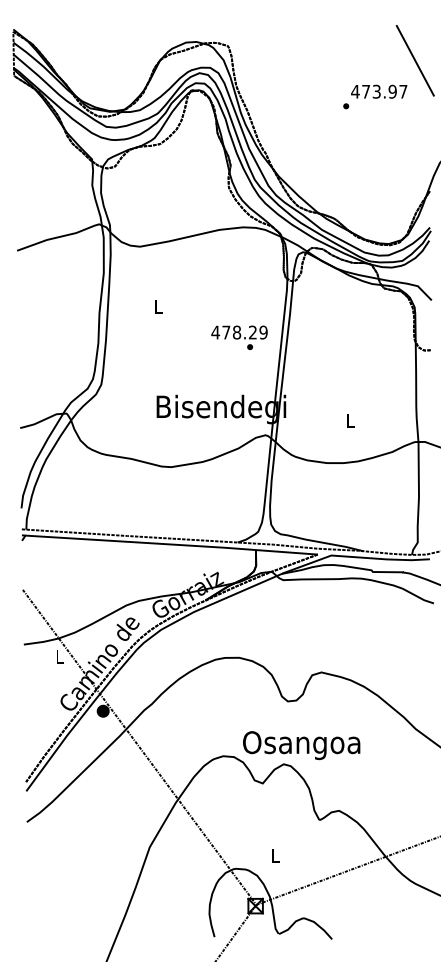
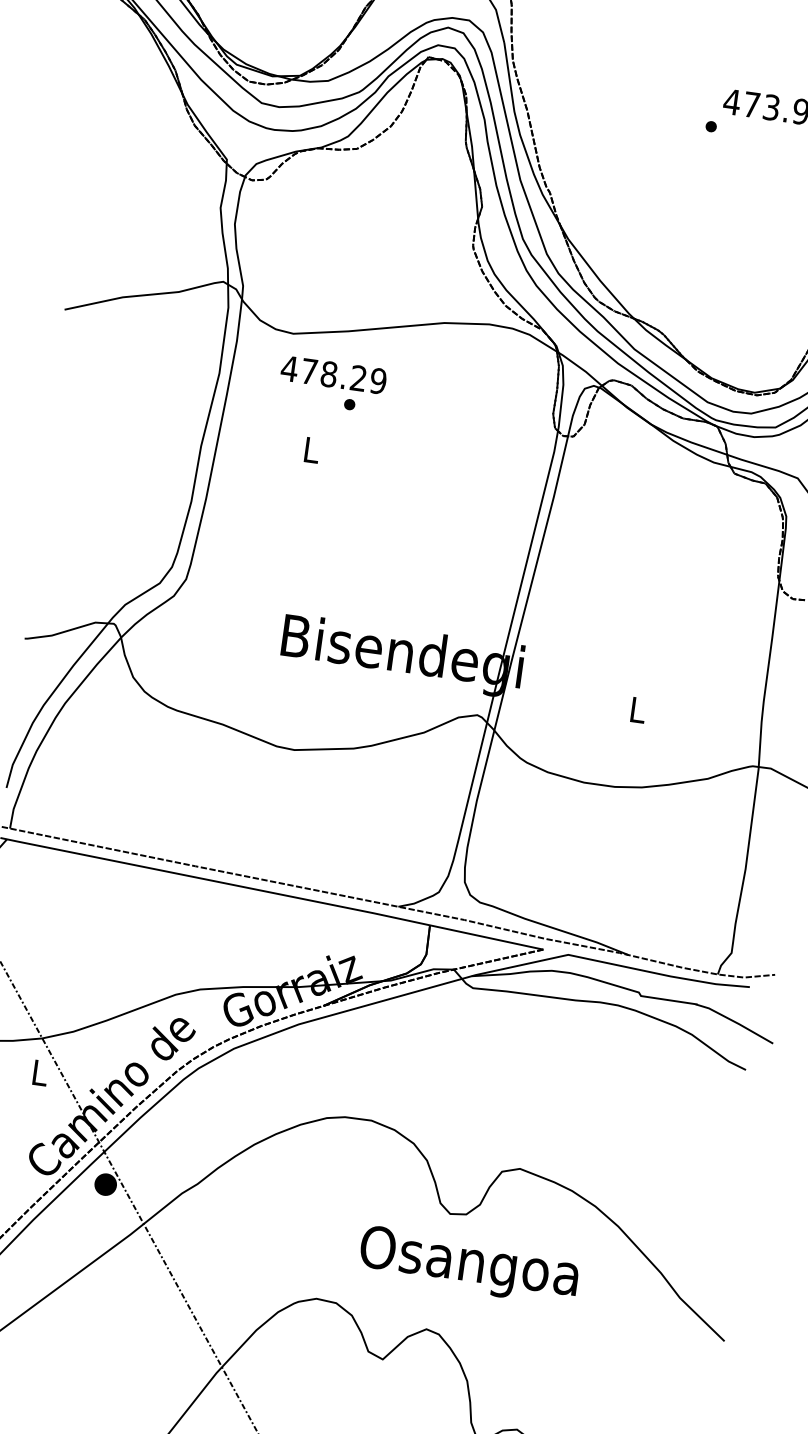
text: (239, 337) -> (332, 384), moved
text: (301, 745) -> (468, 1265), moved

